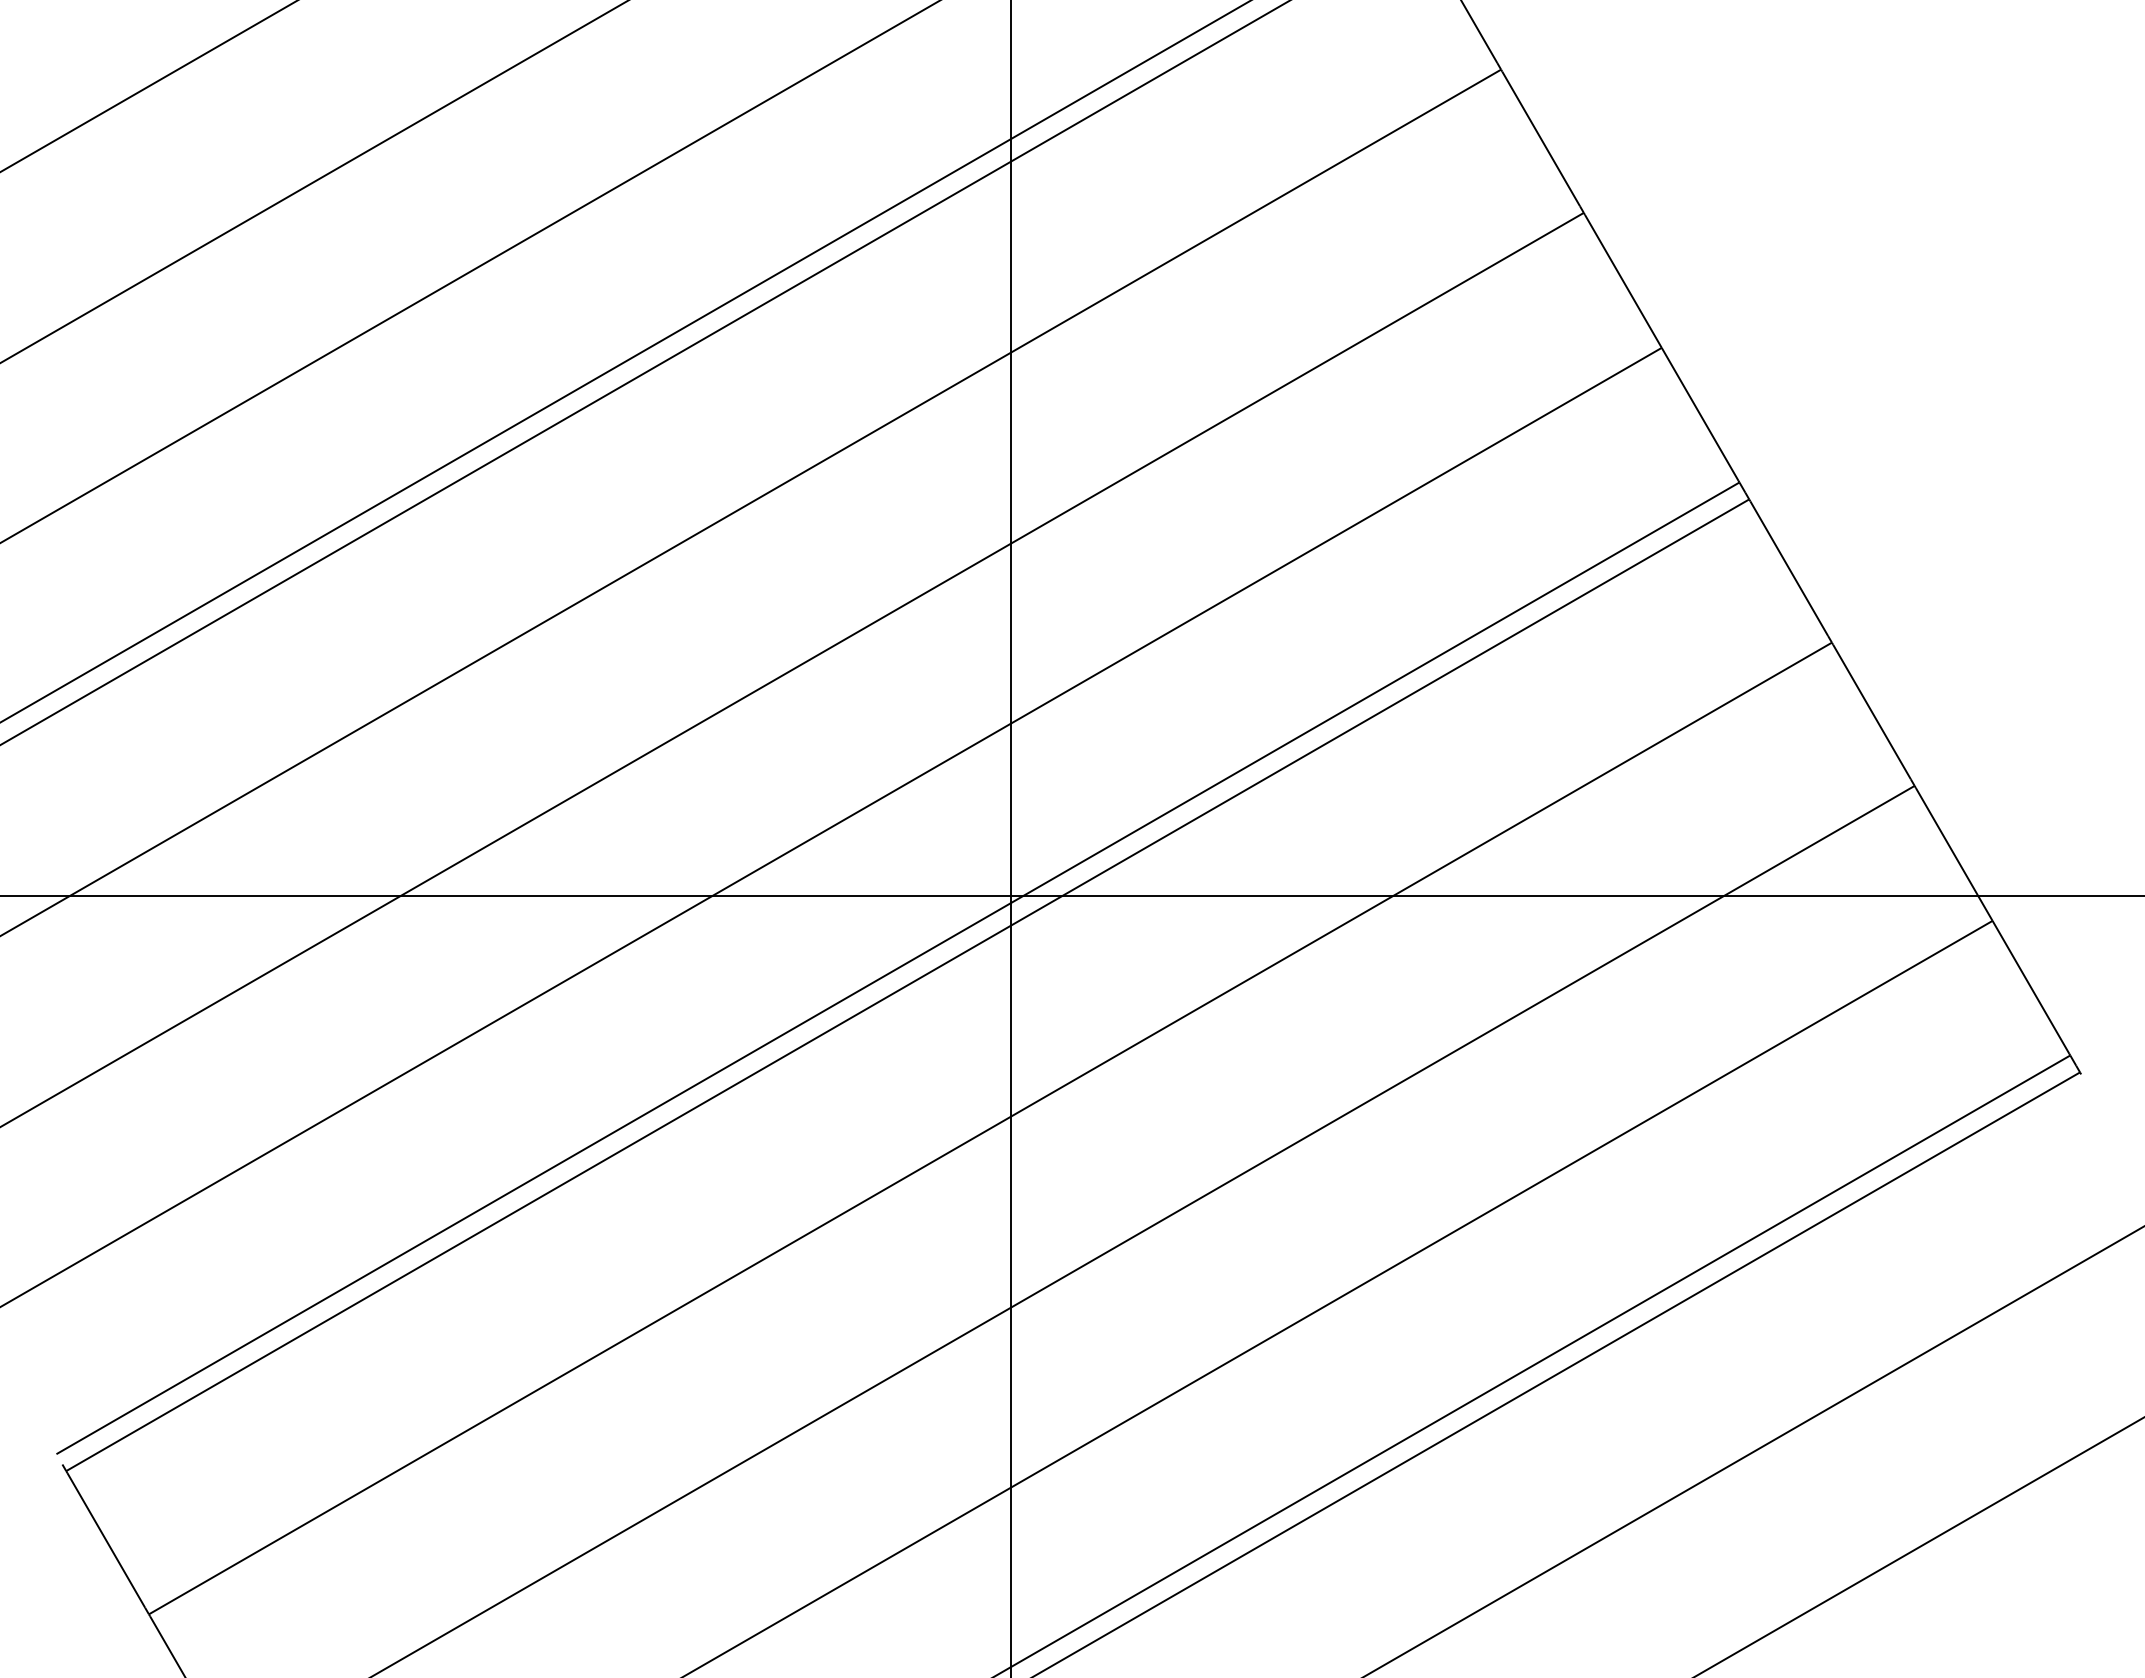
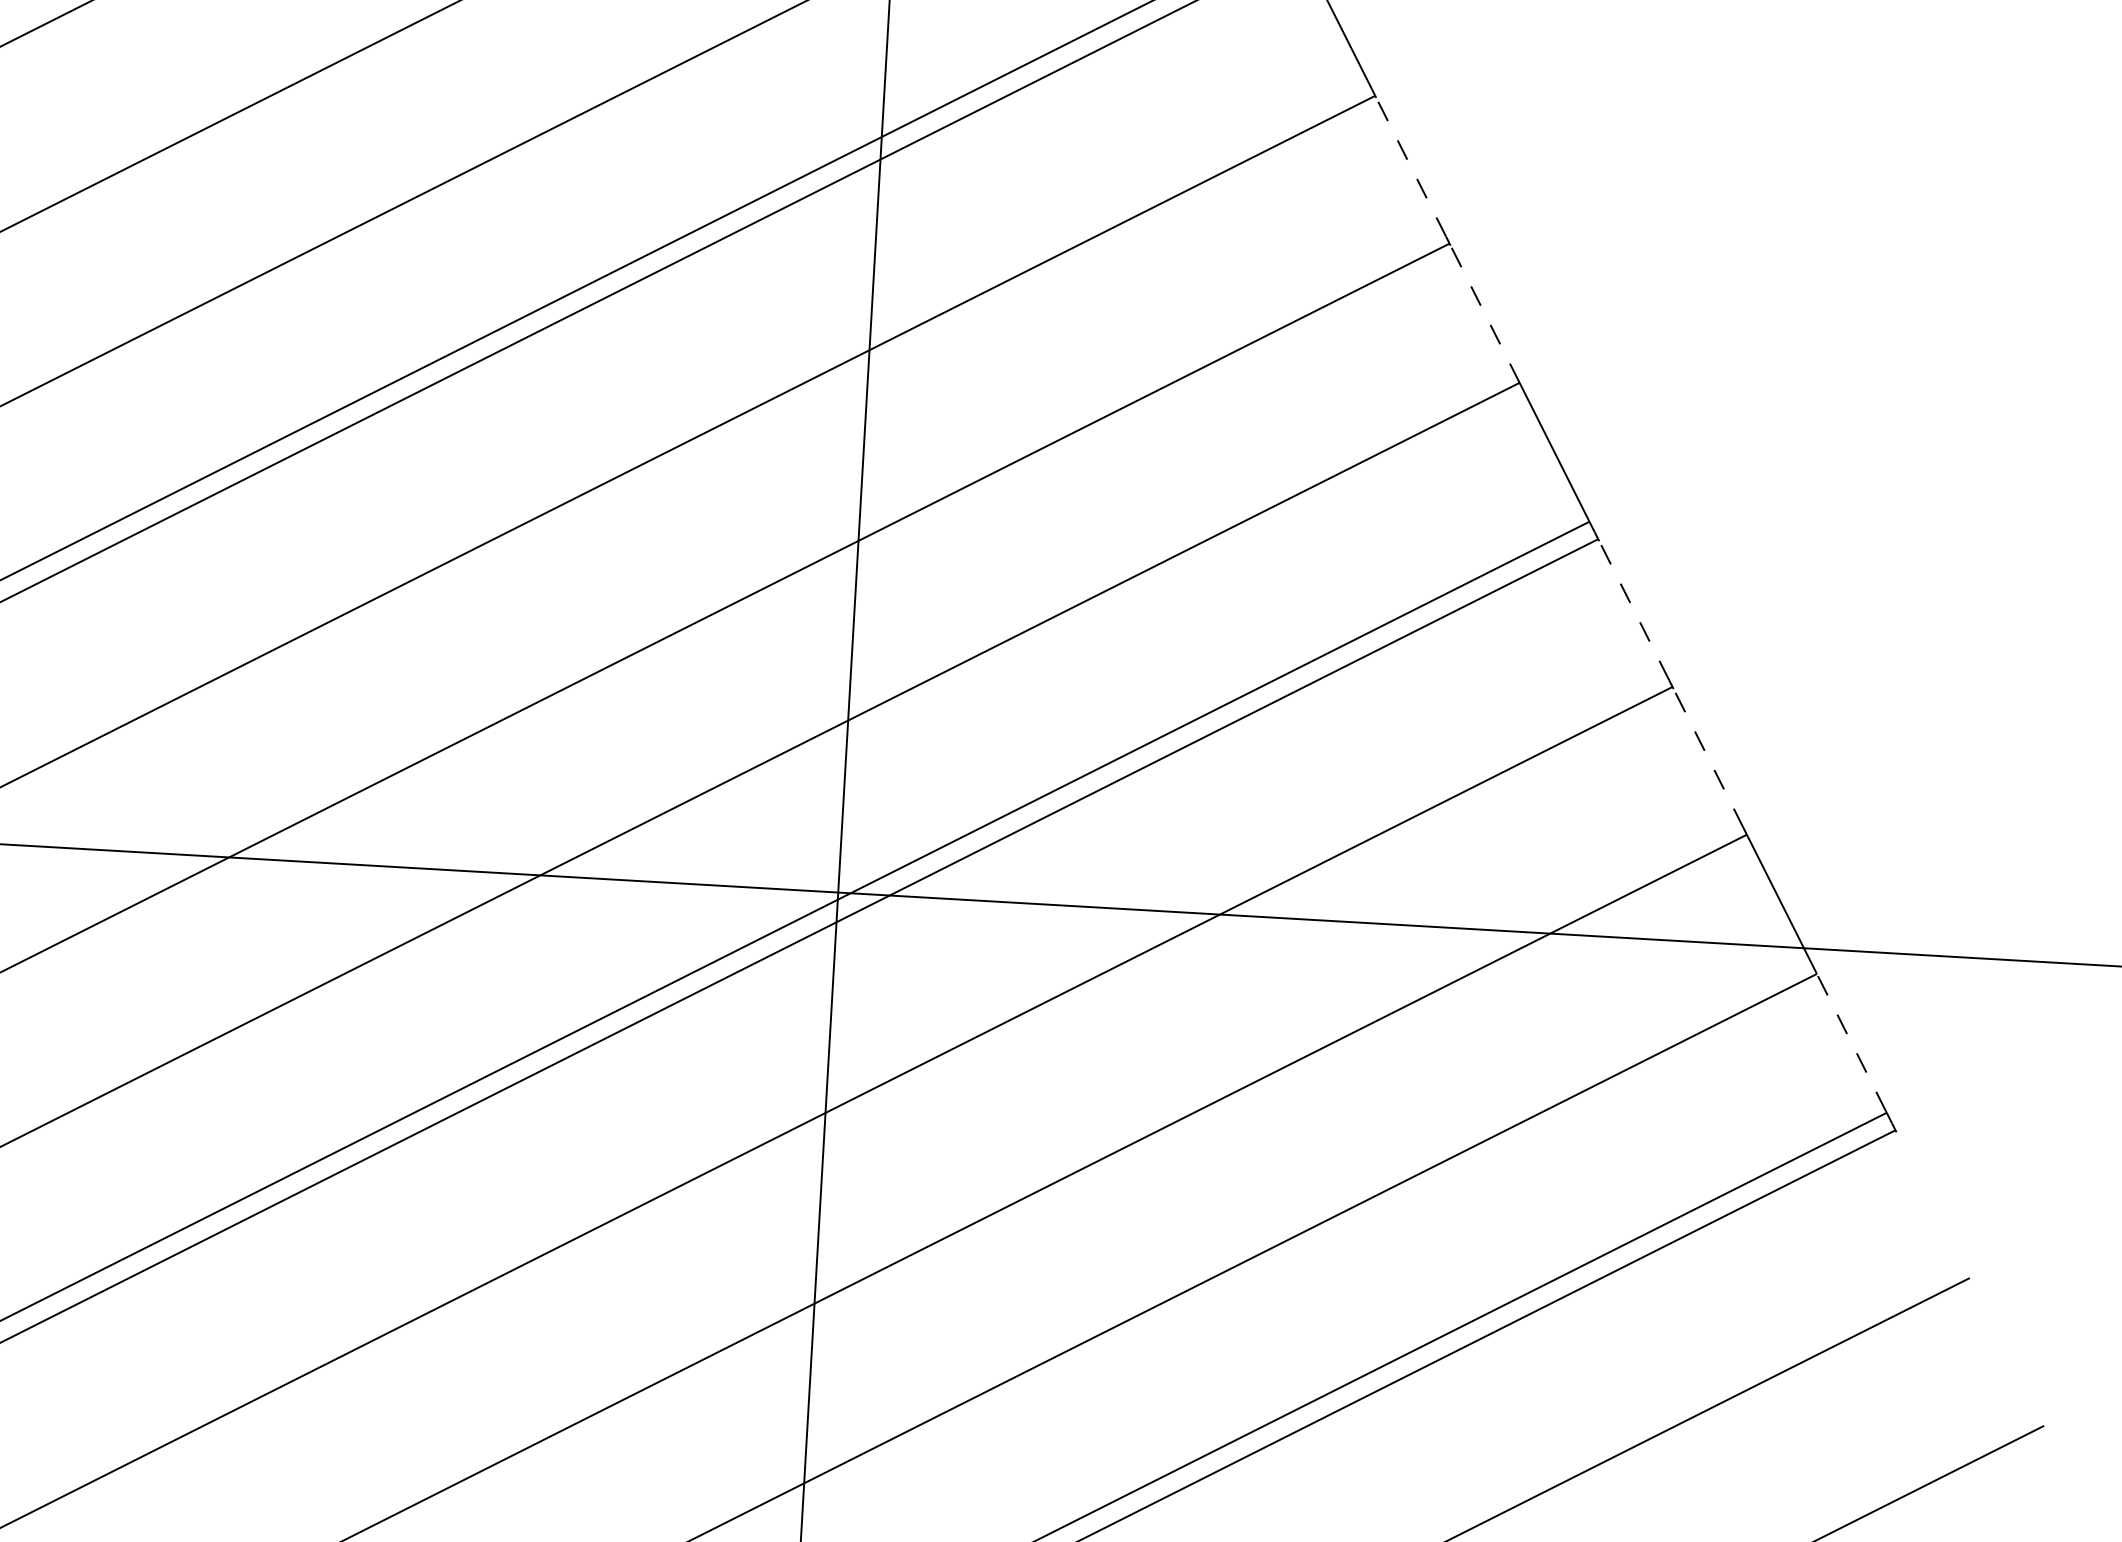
line: (1541, 139) -> (1411, 167), solid -> dashed
line: (1623, 281) -> (1485, 314), solid -> dashed
line: (1789, 568) -> (1634, 610), solid -> dashed
line: (1871, 712) -> (1708, 758), solid -> dashed
line: (2030, 987) -> (1850, 1042), solid -> dashed

